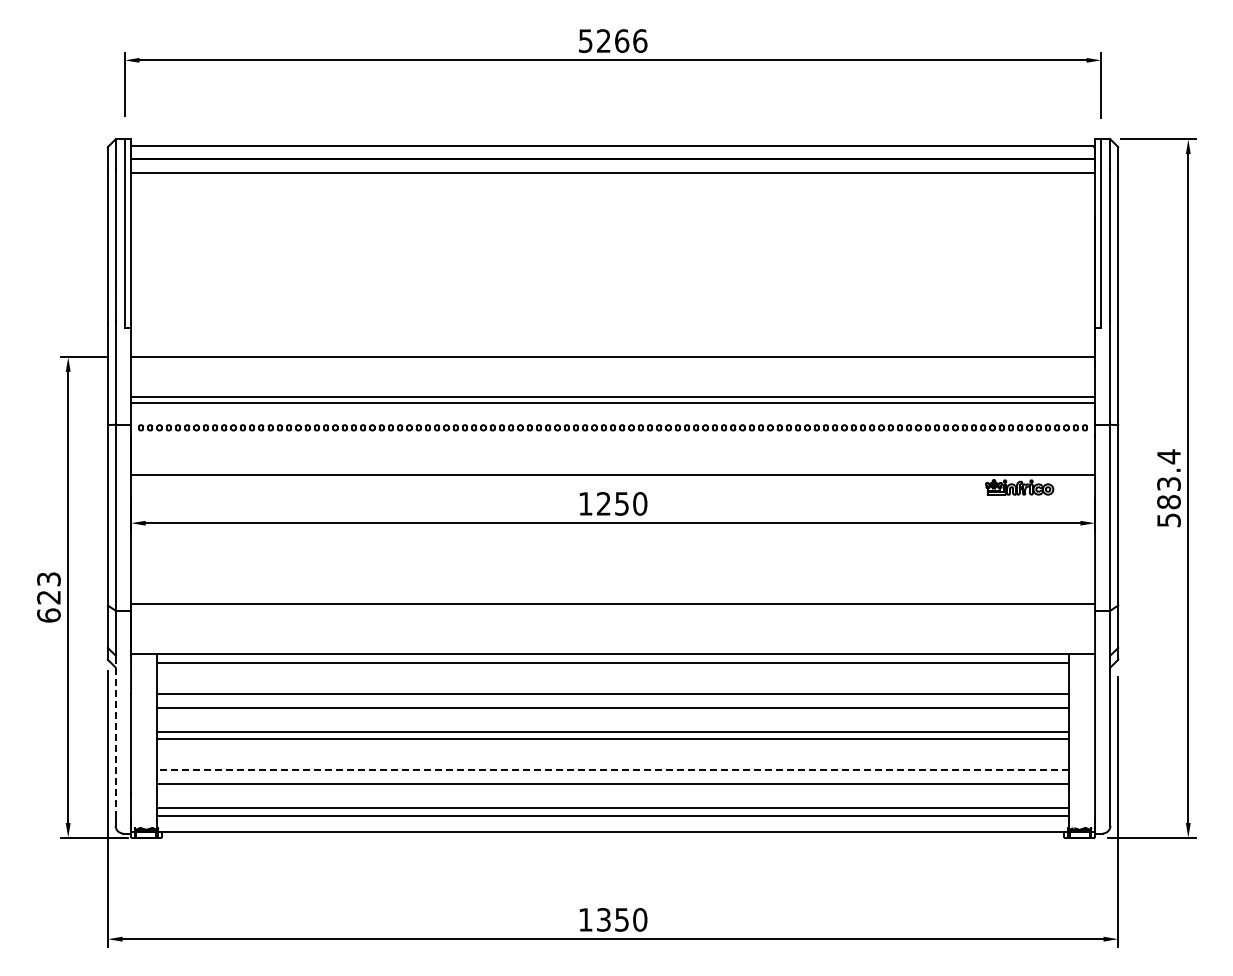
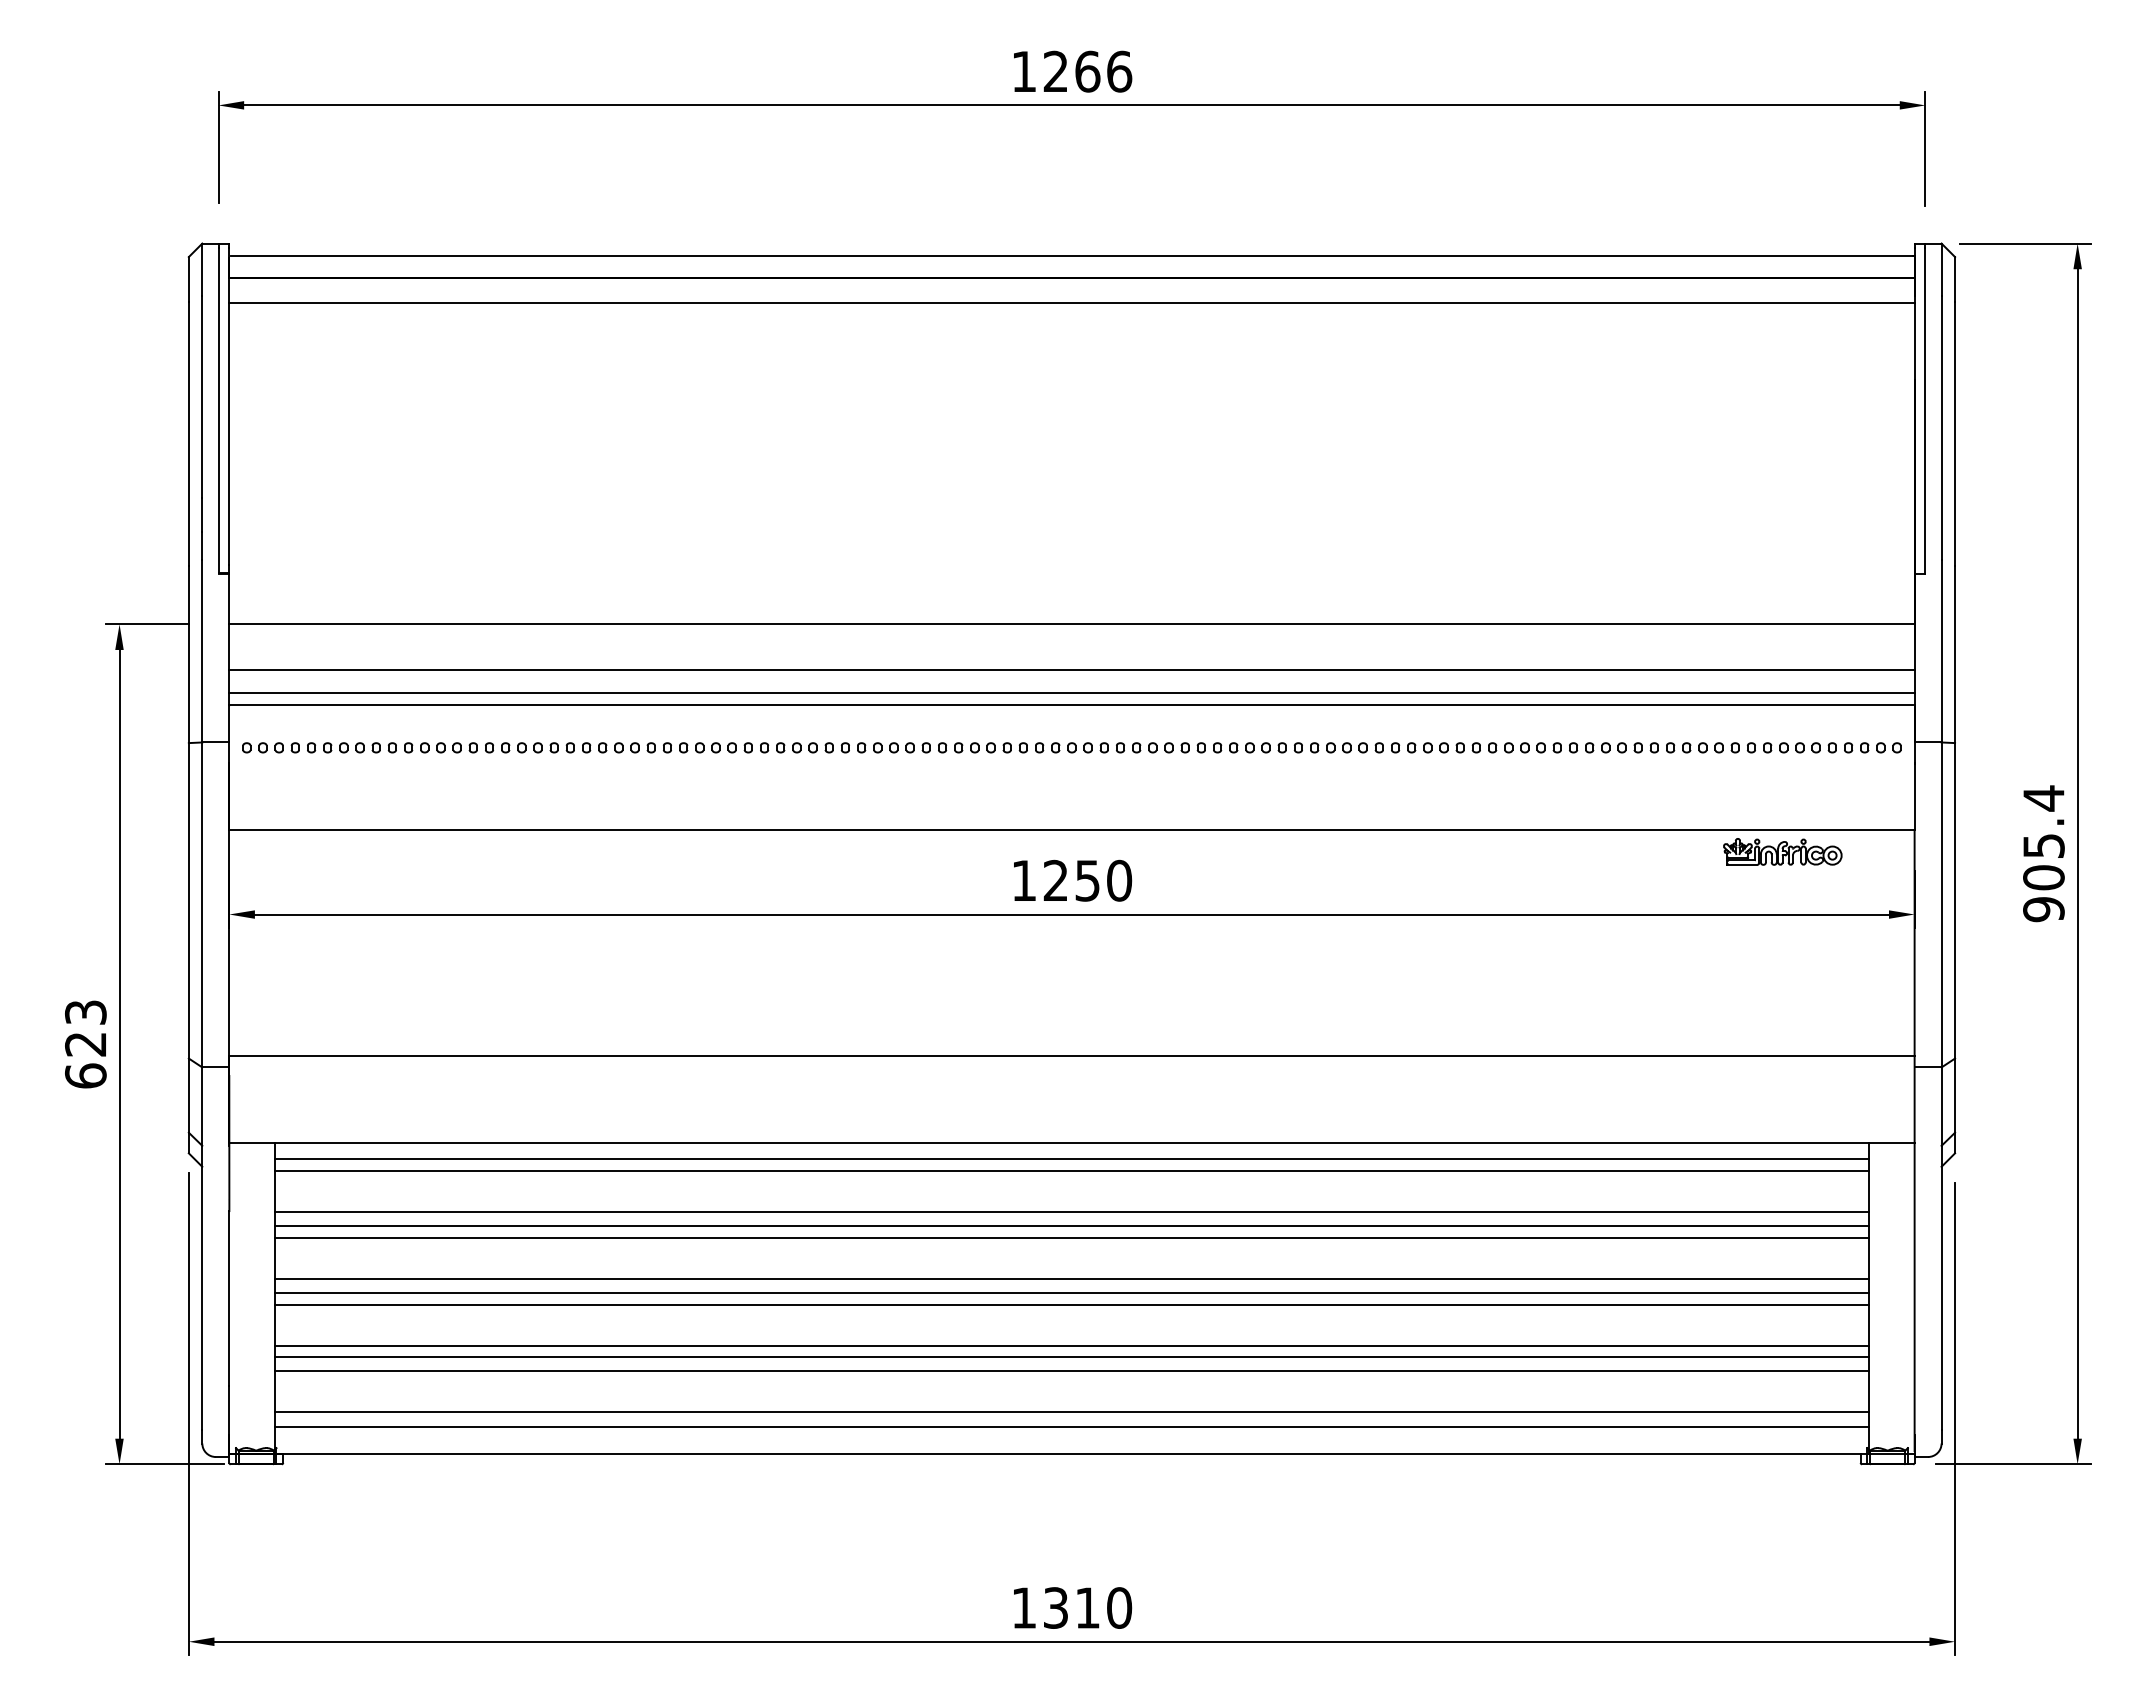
text: (585, 40) -> (1023, 70), 5266 -> 1266
line: (613, 383) -> (1072, 670), added
text: (1168, 502) -> (2043, 878), 583.4 -> 905.4
line: (612, 670) -> (1071, 1172), added
line: (612, 701) -> (1071, 1226), added
line: (115, 736) -> (202, 1287), dashed -> solid
line: (612, 746) -> (1071, 1304), added
line: (613, 769) -> (1072, 1345), dashed -> solid
line: (612, 776) -> (1071, 1357), added
text: (621, 919) -> (1086, 1607), 1350 -> 1310

